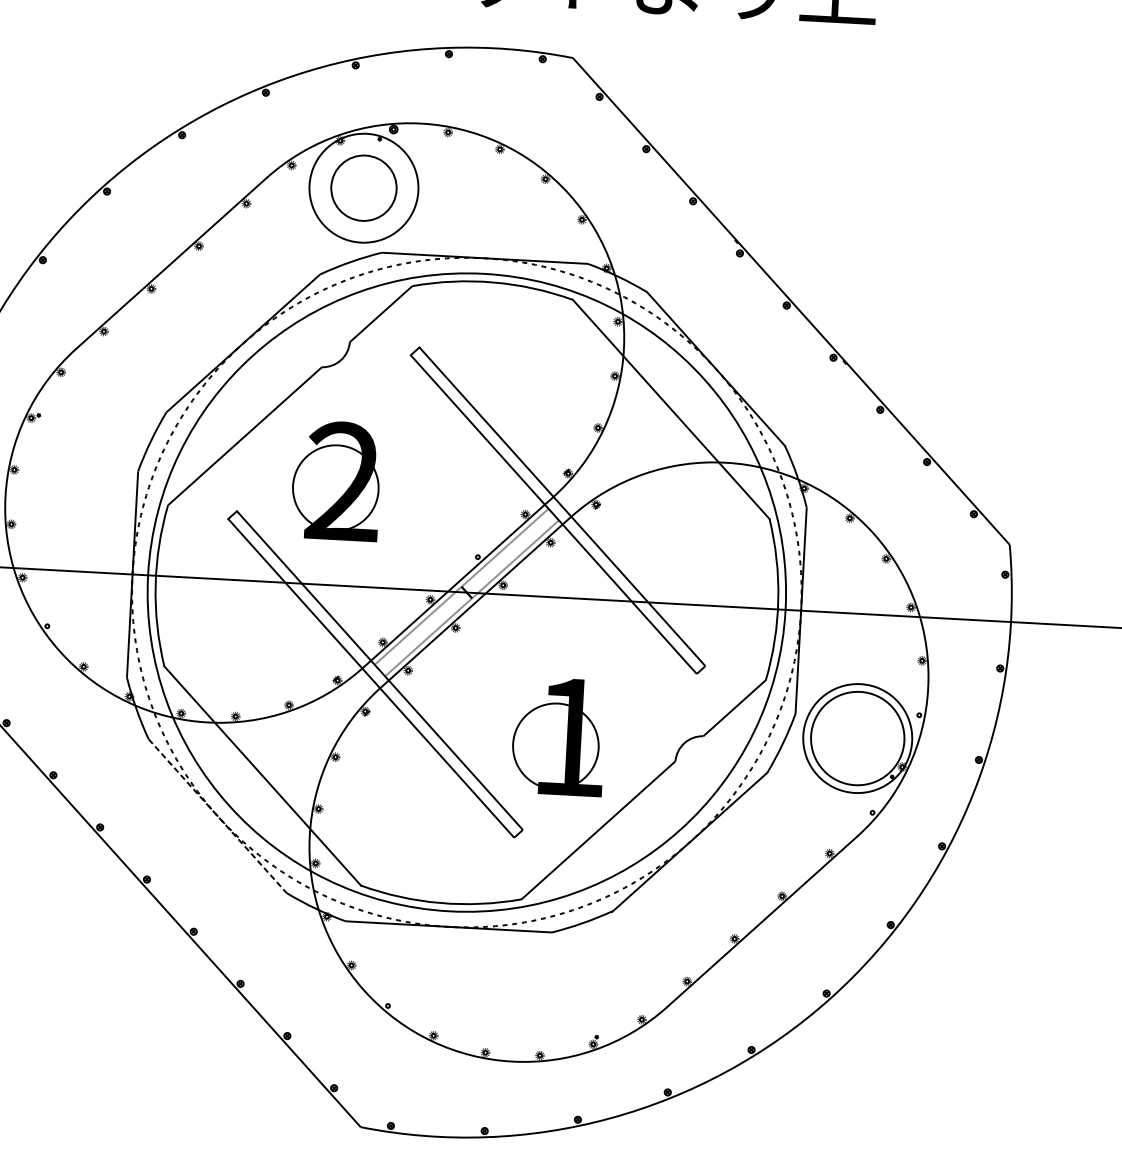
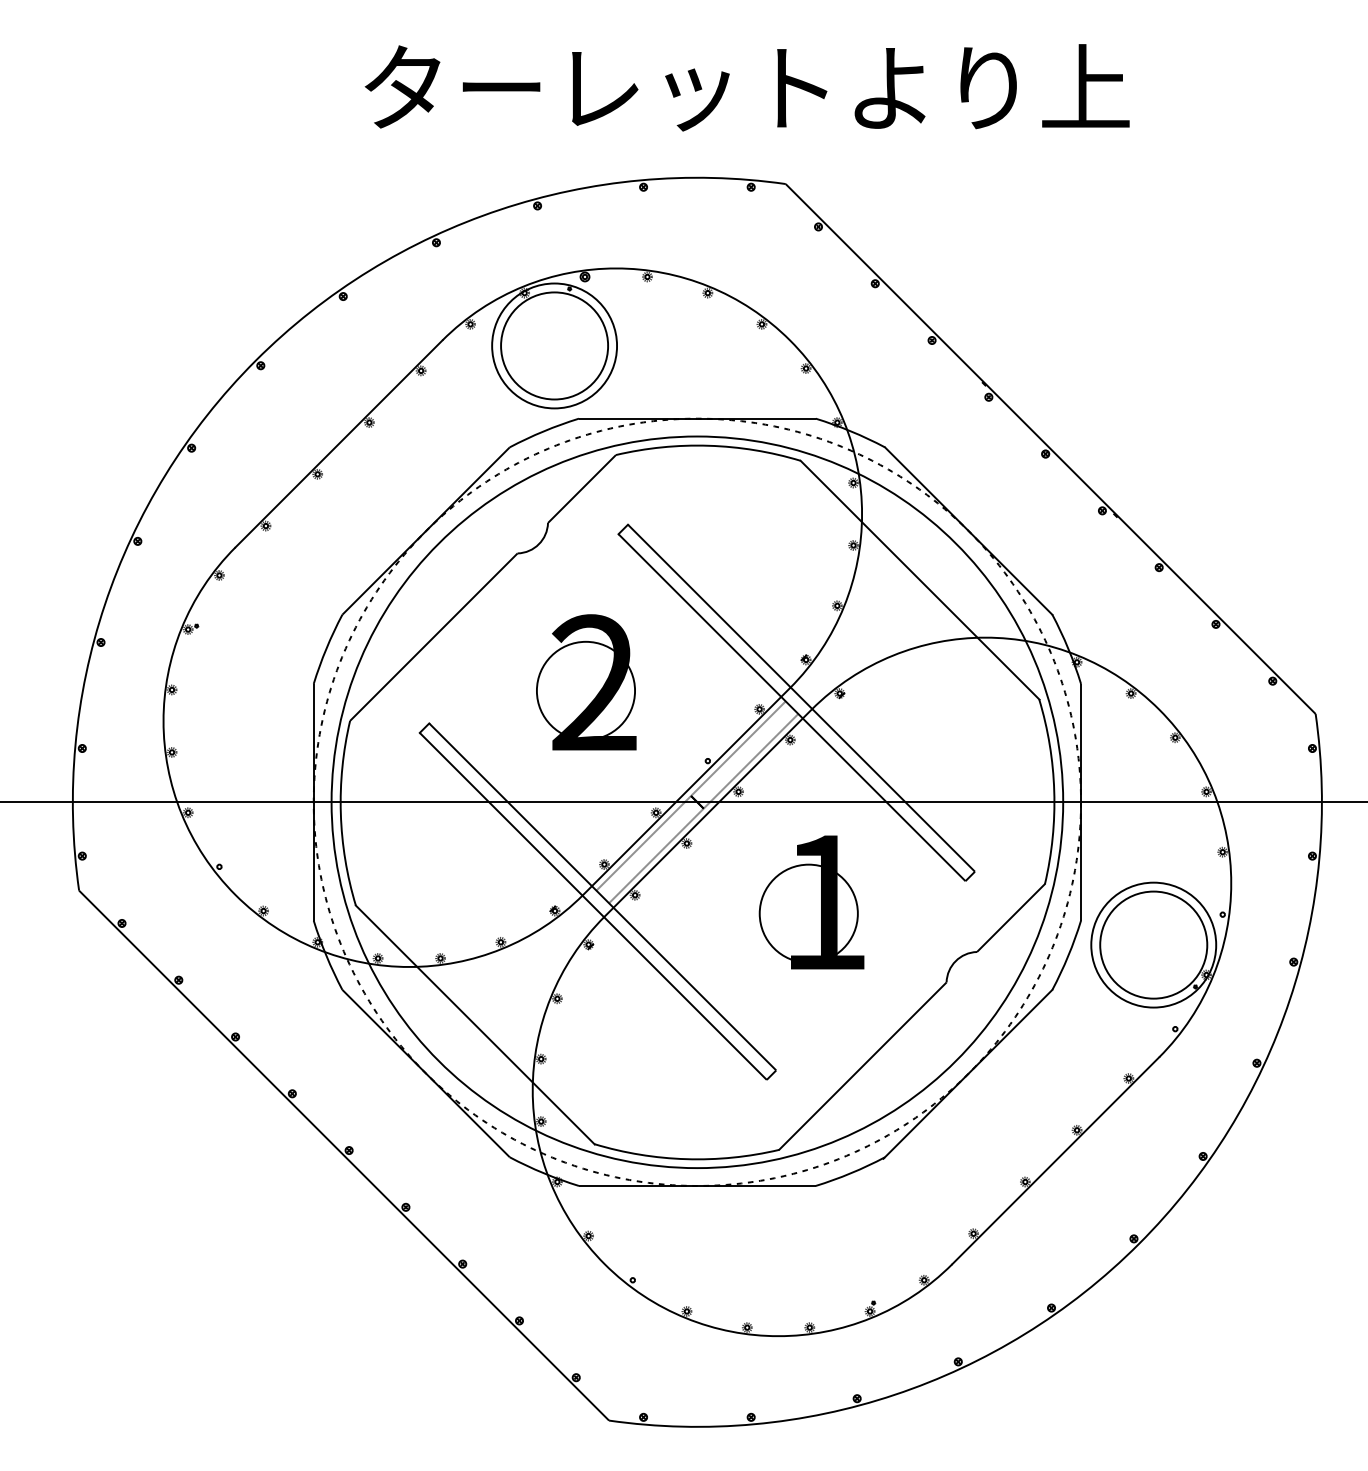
circle: (363, 187) -> (554, 345), size x1.43
part: (336, 480) -> (586, 682), moved
part: (558, 736) -> (811, 902), moved
line: (218, 816) -> (426, 1073), dashed -> solid

